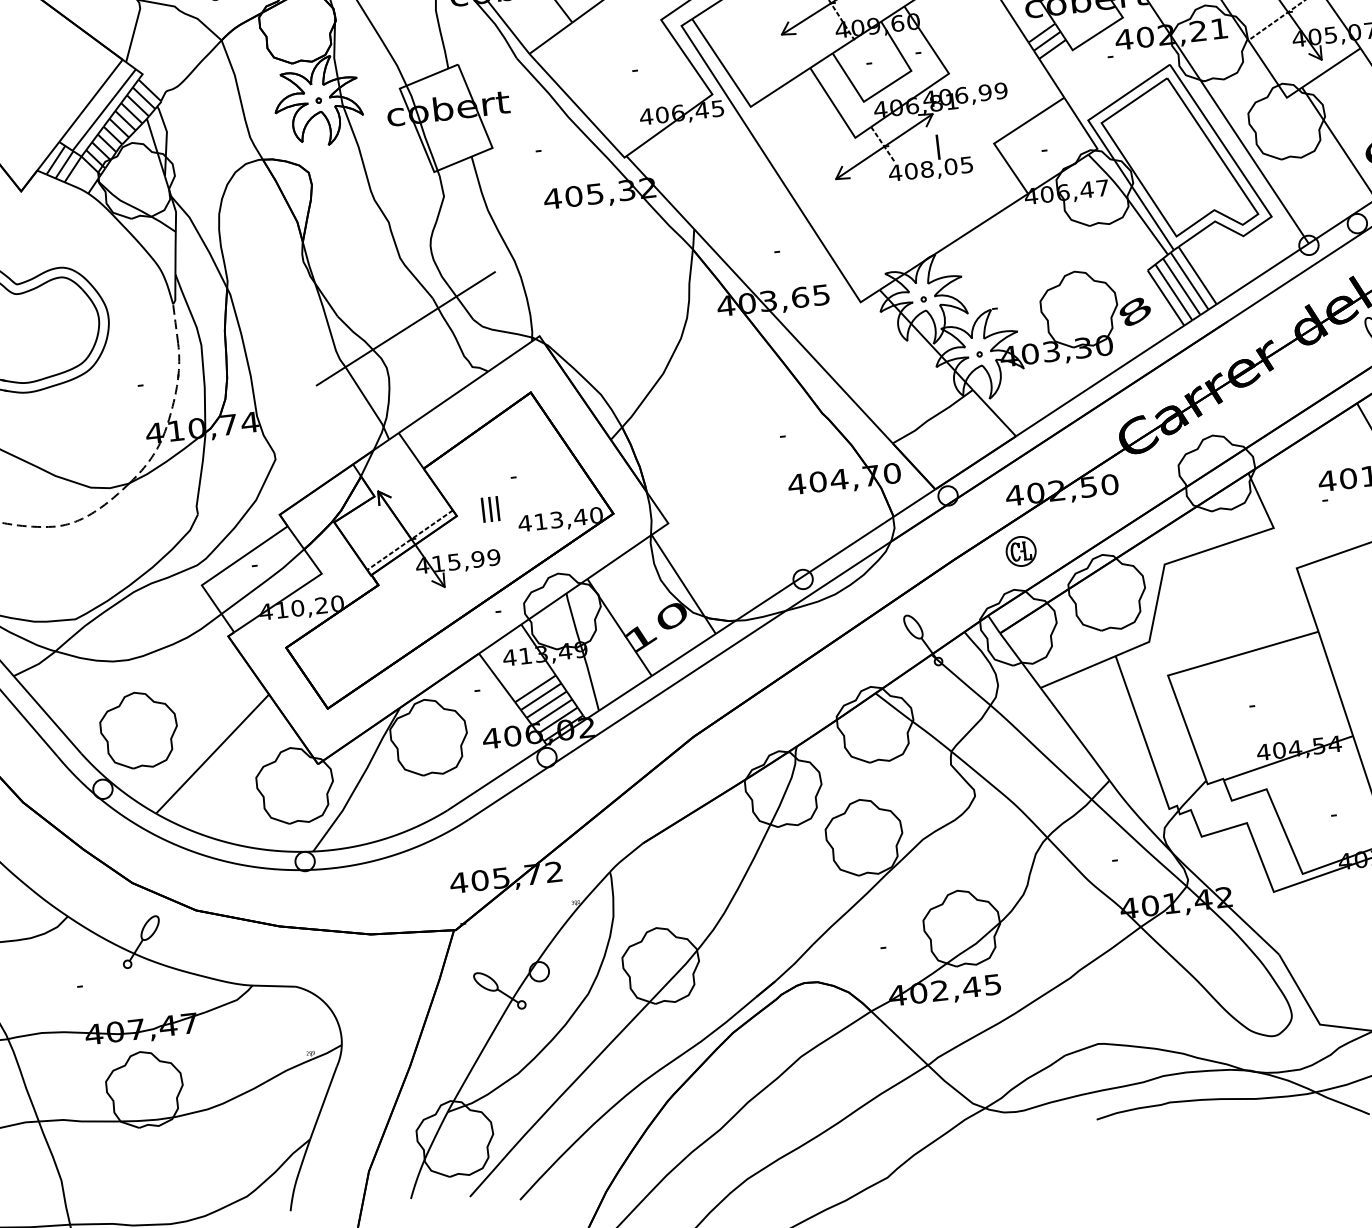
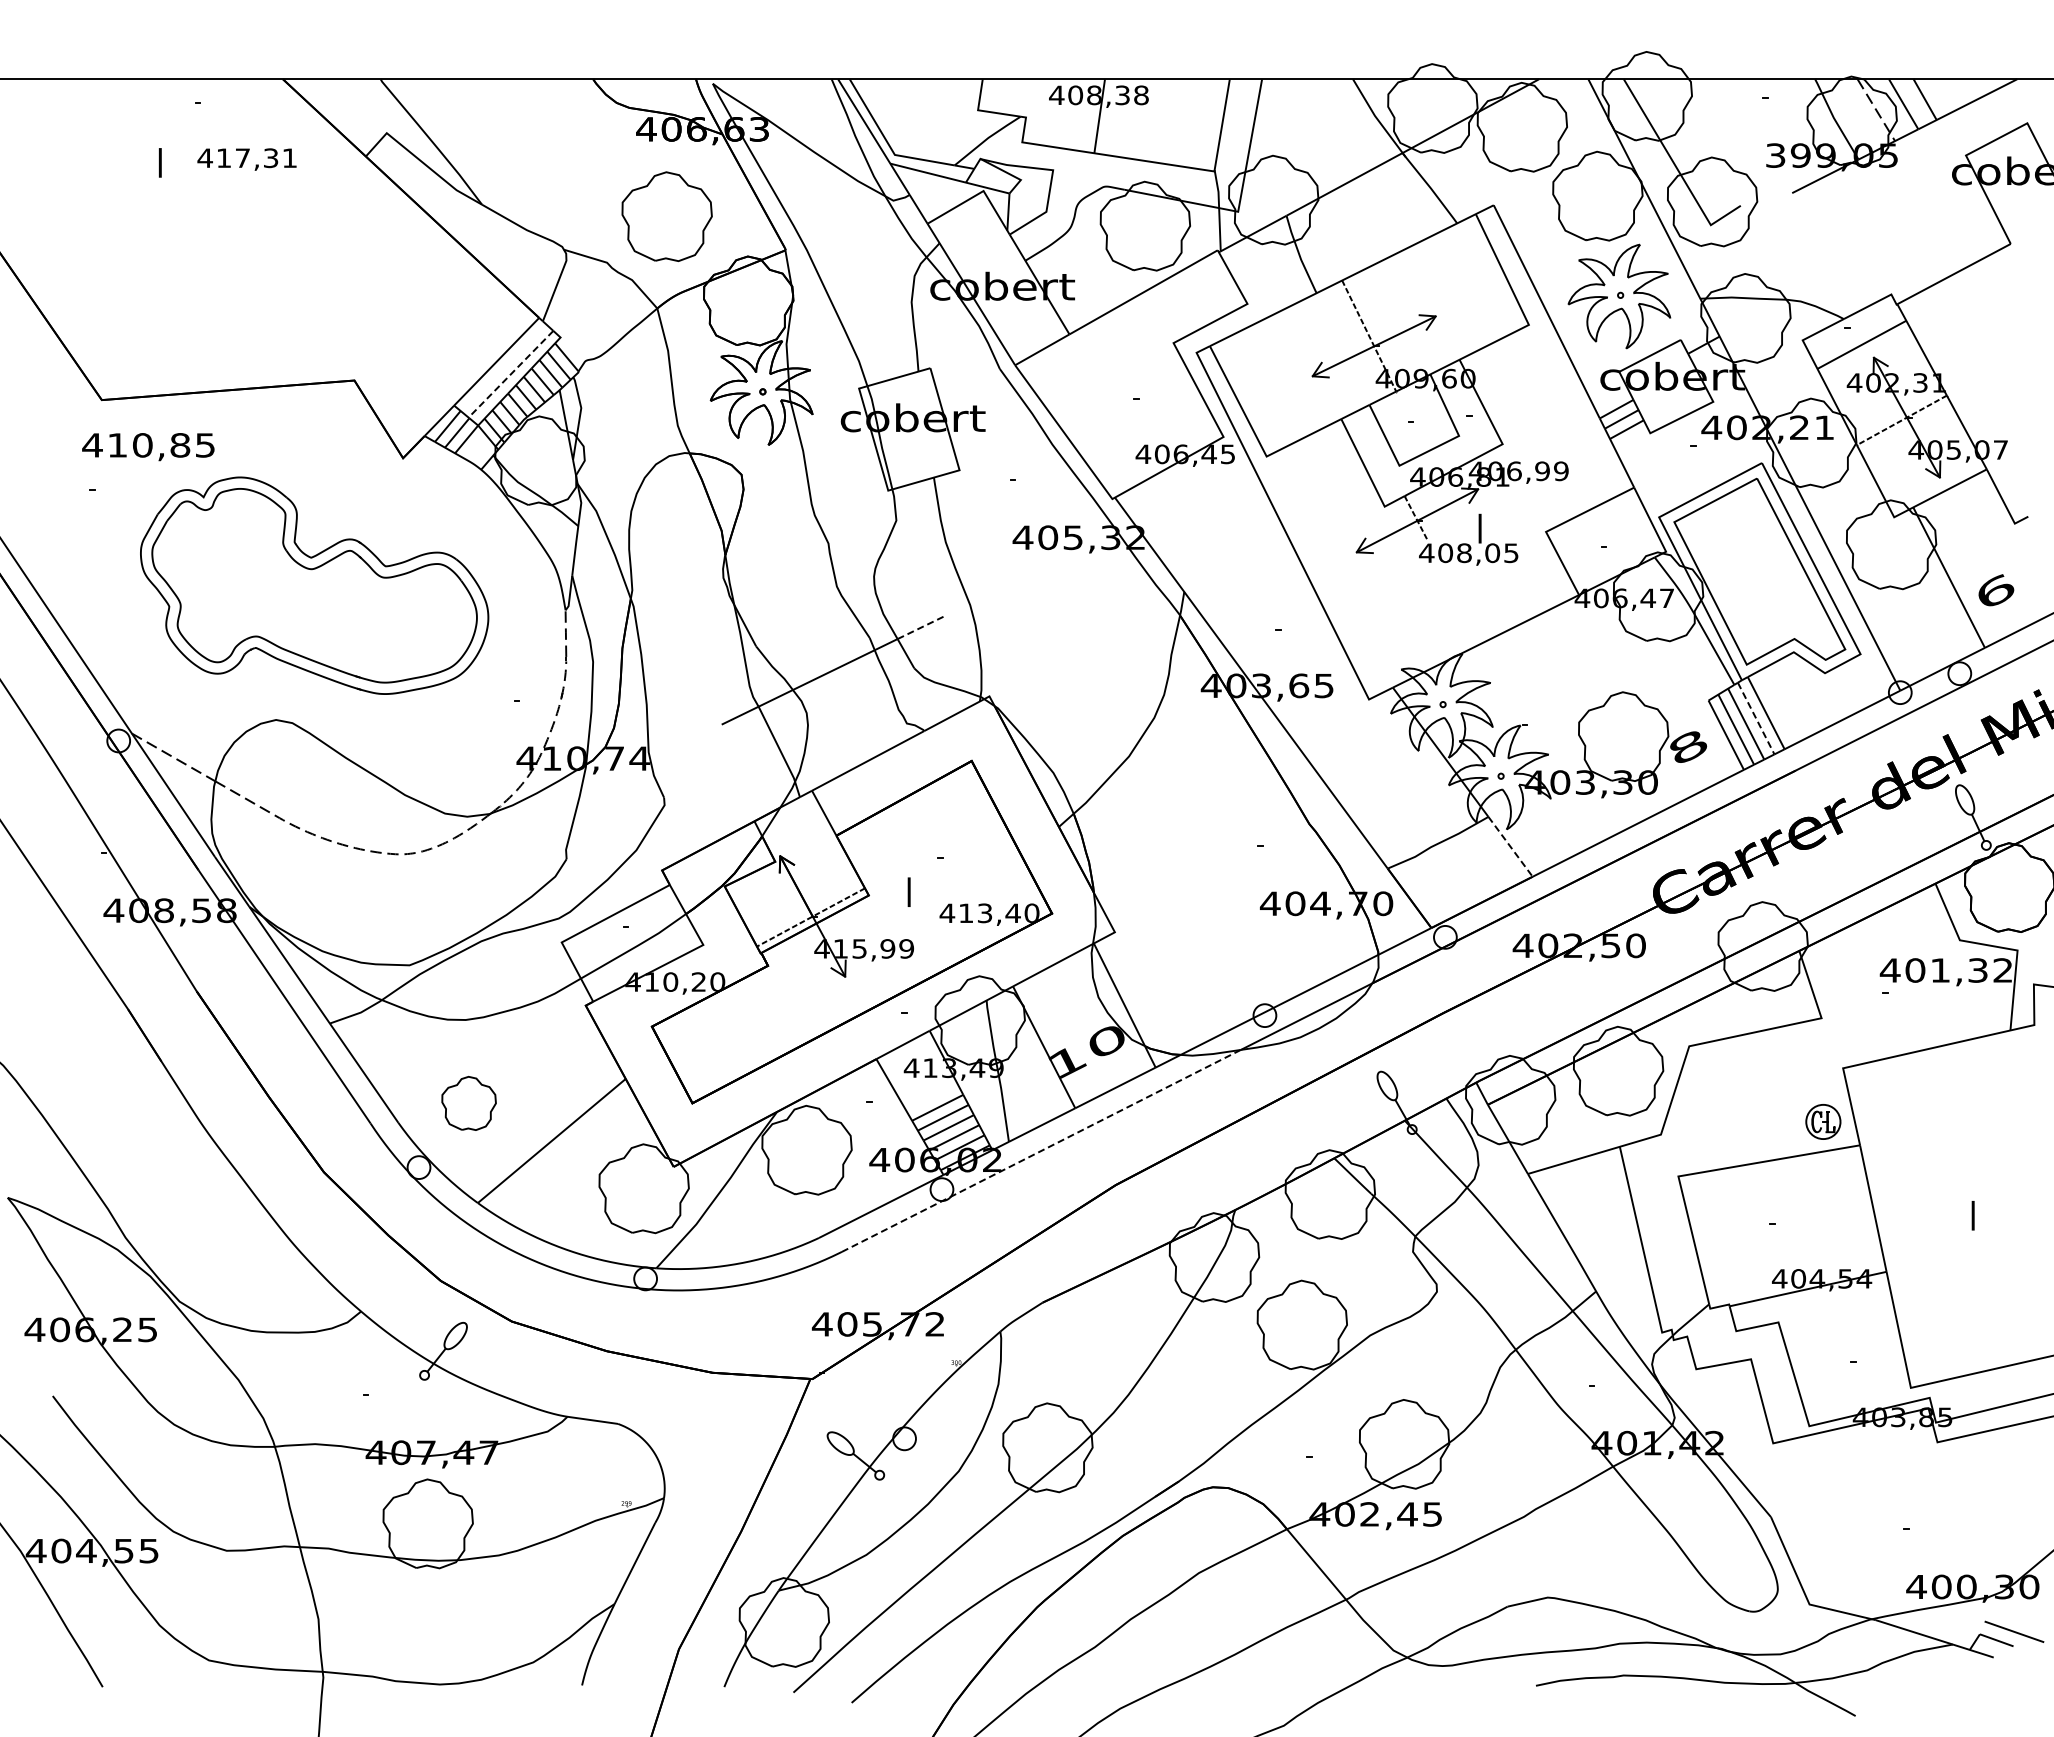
line: (103, 110) -> (510, 374), solid -> dashed
line: (1190, 281) -> (1756, 719), solid -> dashed
line: (476, 283) -> (922, 626), solid -> dashed
line: (994, 413) -> (1510, 847), solid -> dashed
text: (490, 508) -> (909, 891), III -> I
part: (1021, 551) -> (1823, 1121), moved
line: (627, 714) -> (1041, 1150), solid -> dashed
part: (138, 730) -> (468, 1103), size x0.6

